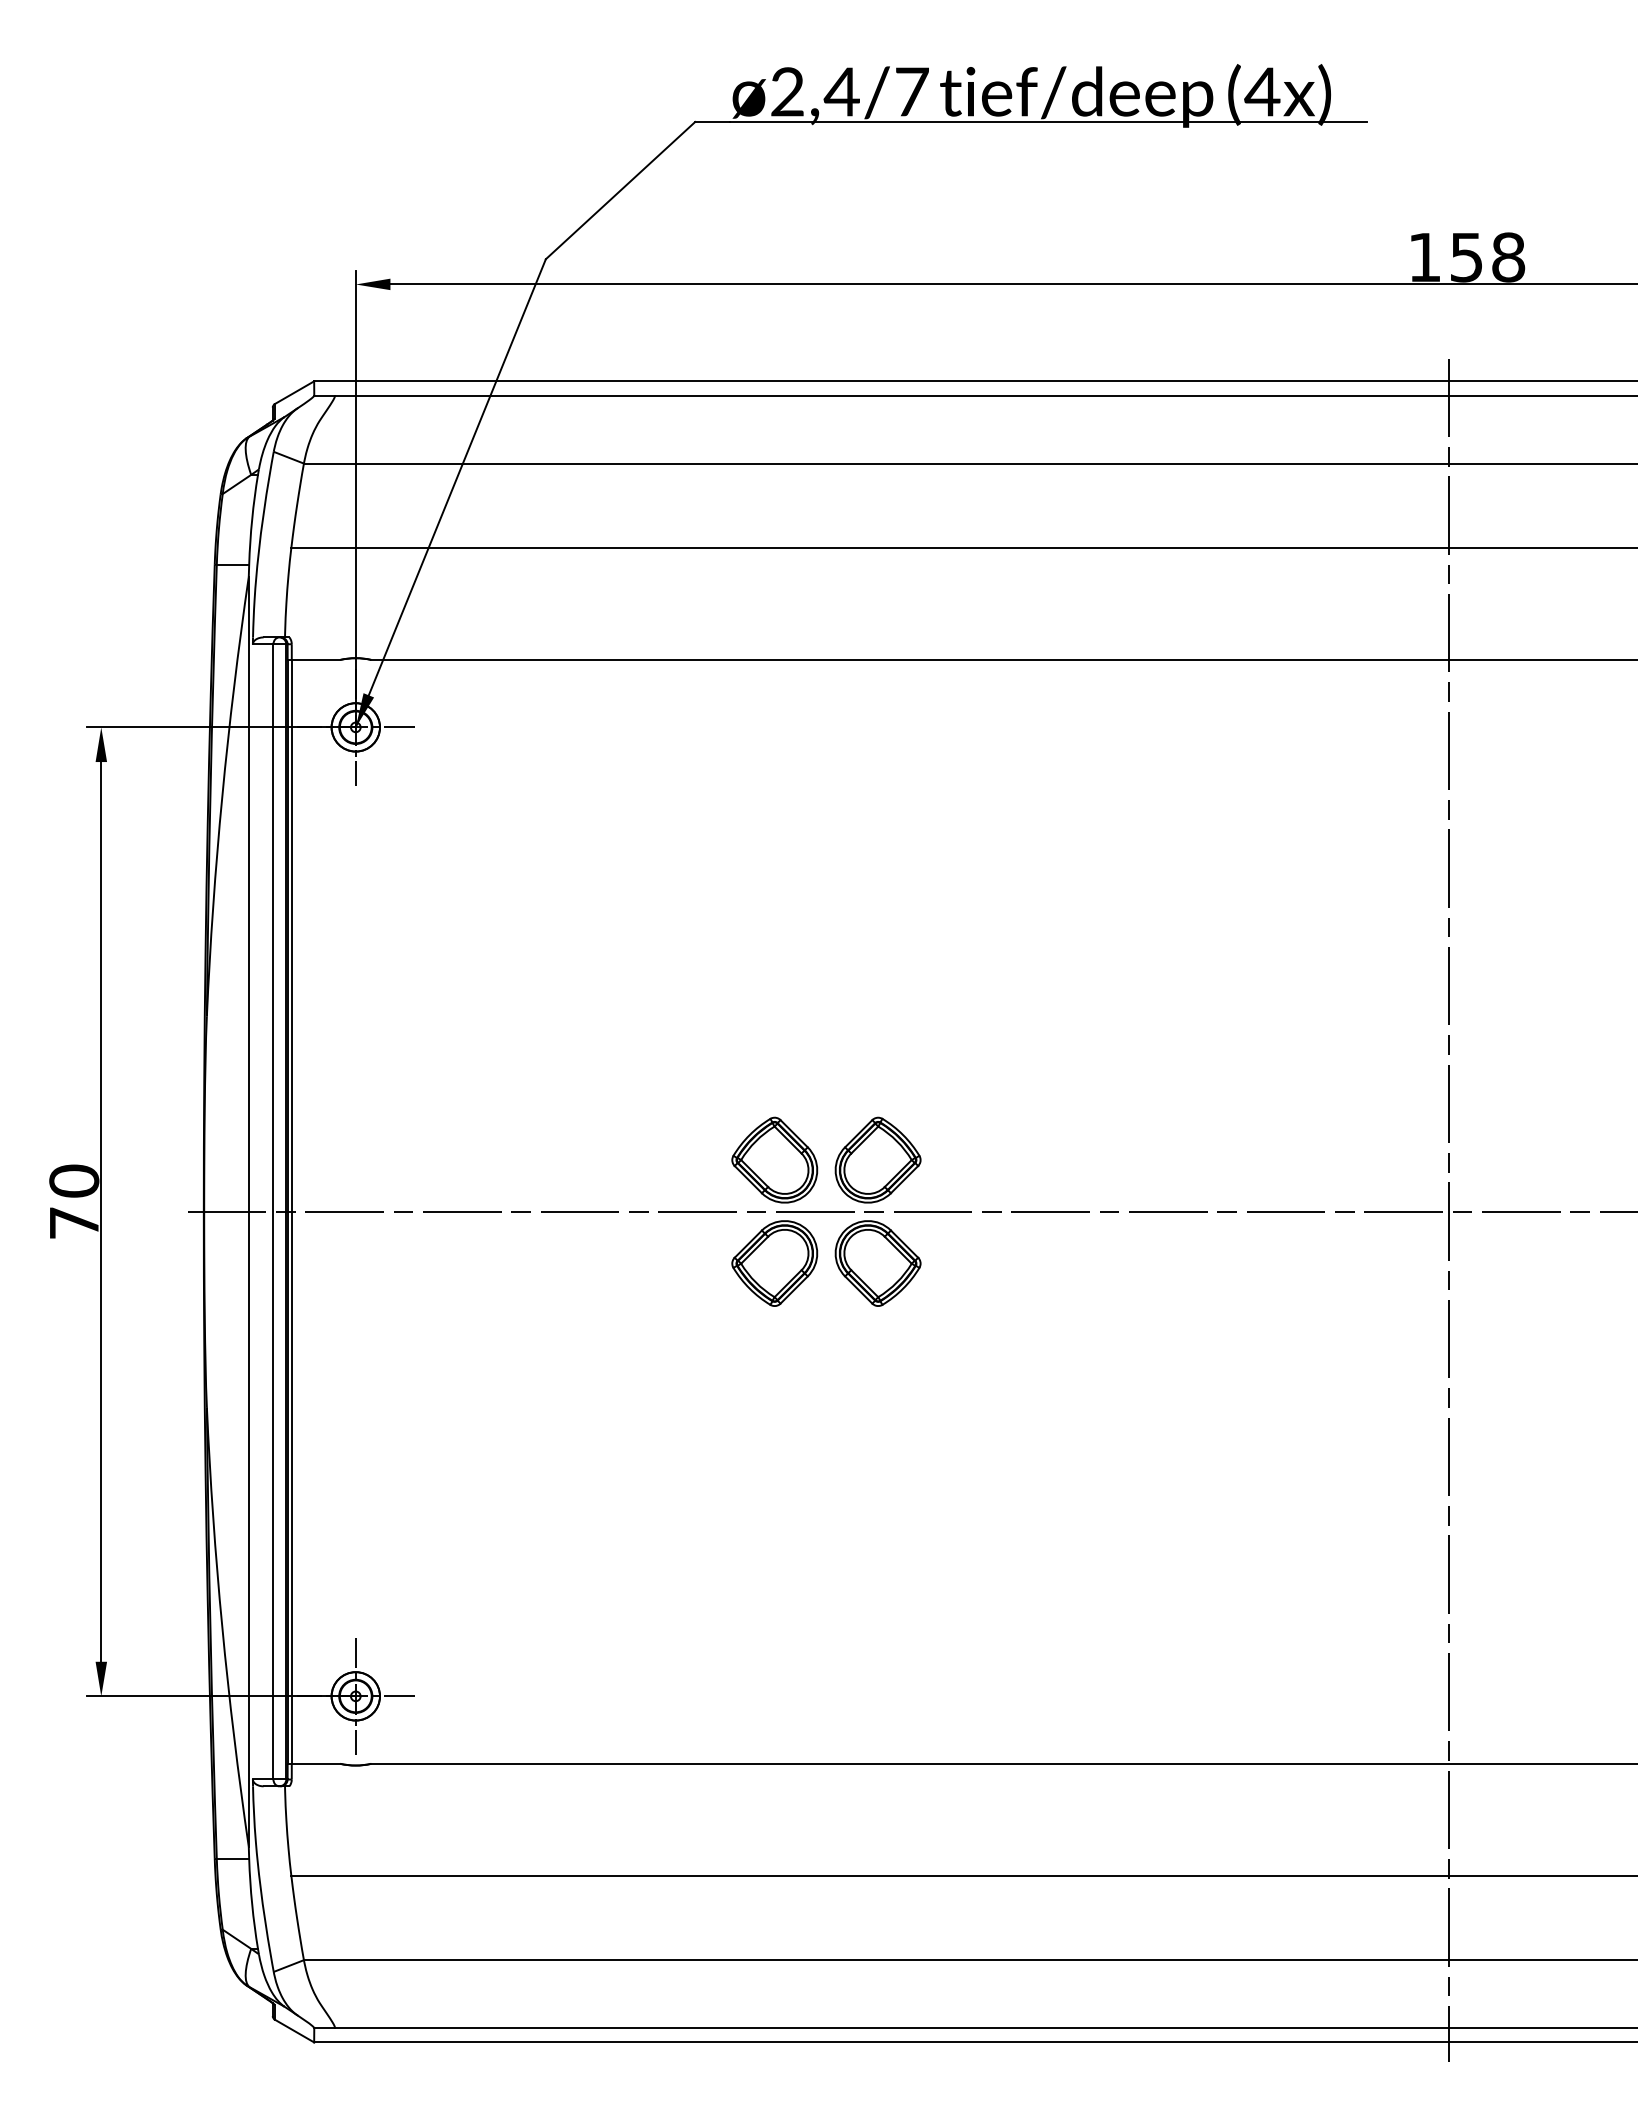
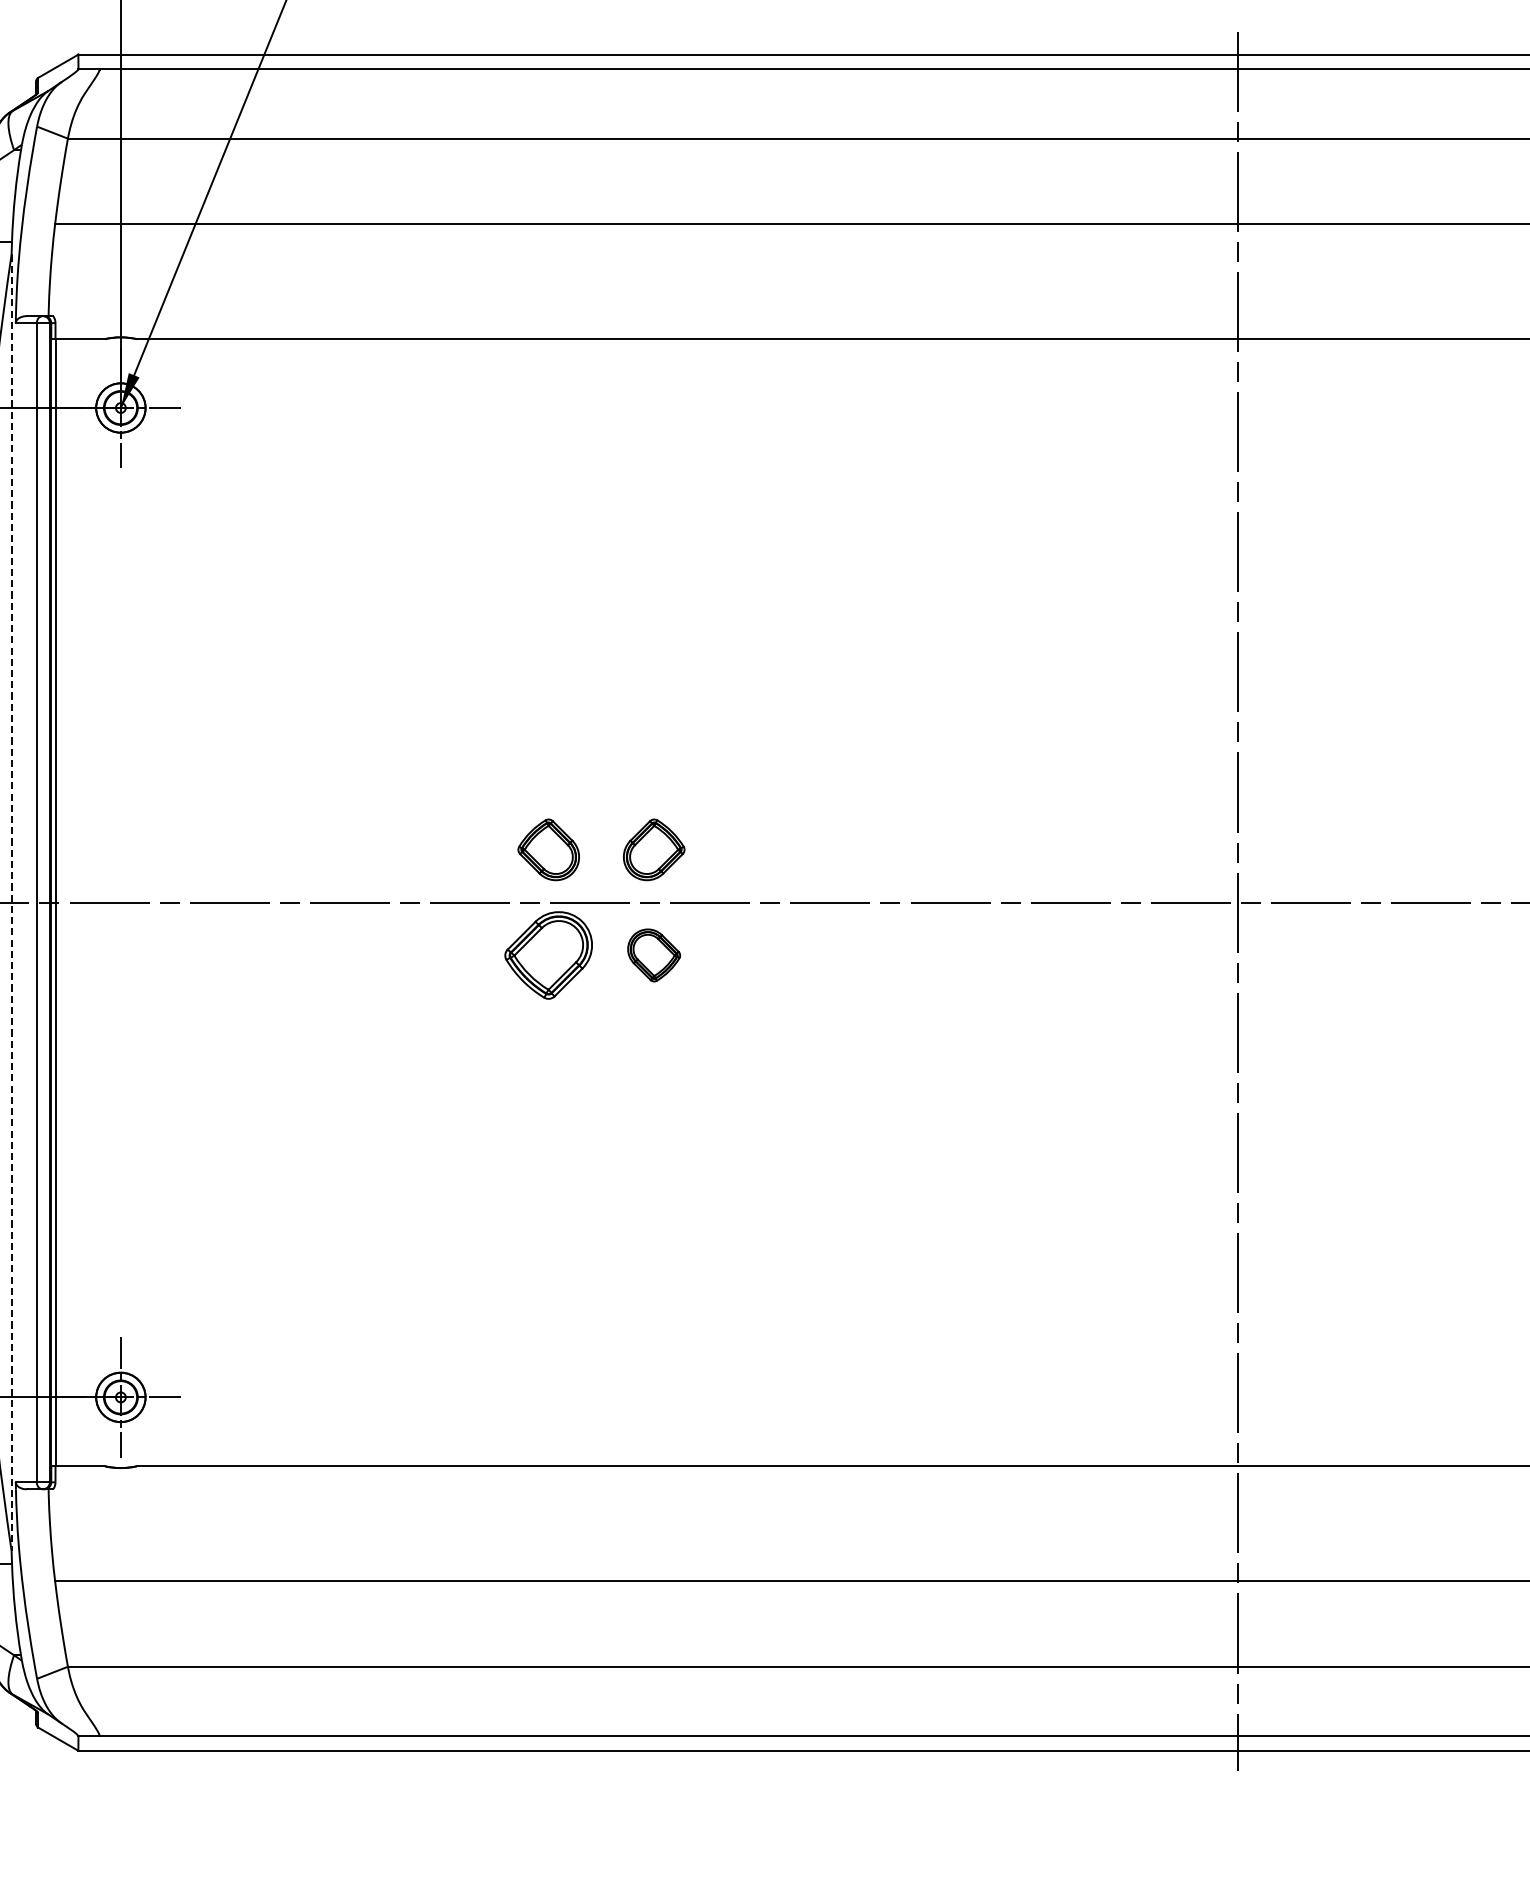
part: (774, 1159) -> (548, 849), size x0.7
part: (877, 1159) -> (653, 849), size x0.7
line: (248, 1211) -> (11, 902), solid -> dashed
part: (877, 1263) -> (653, 955), size x0.6

